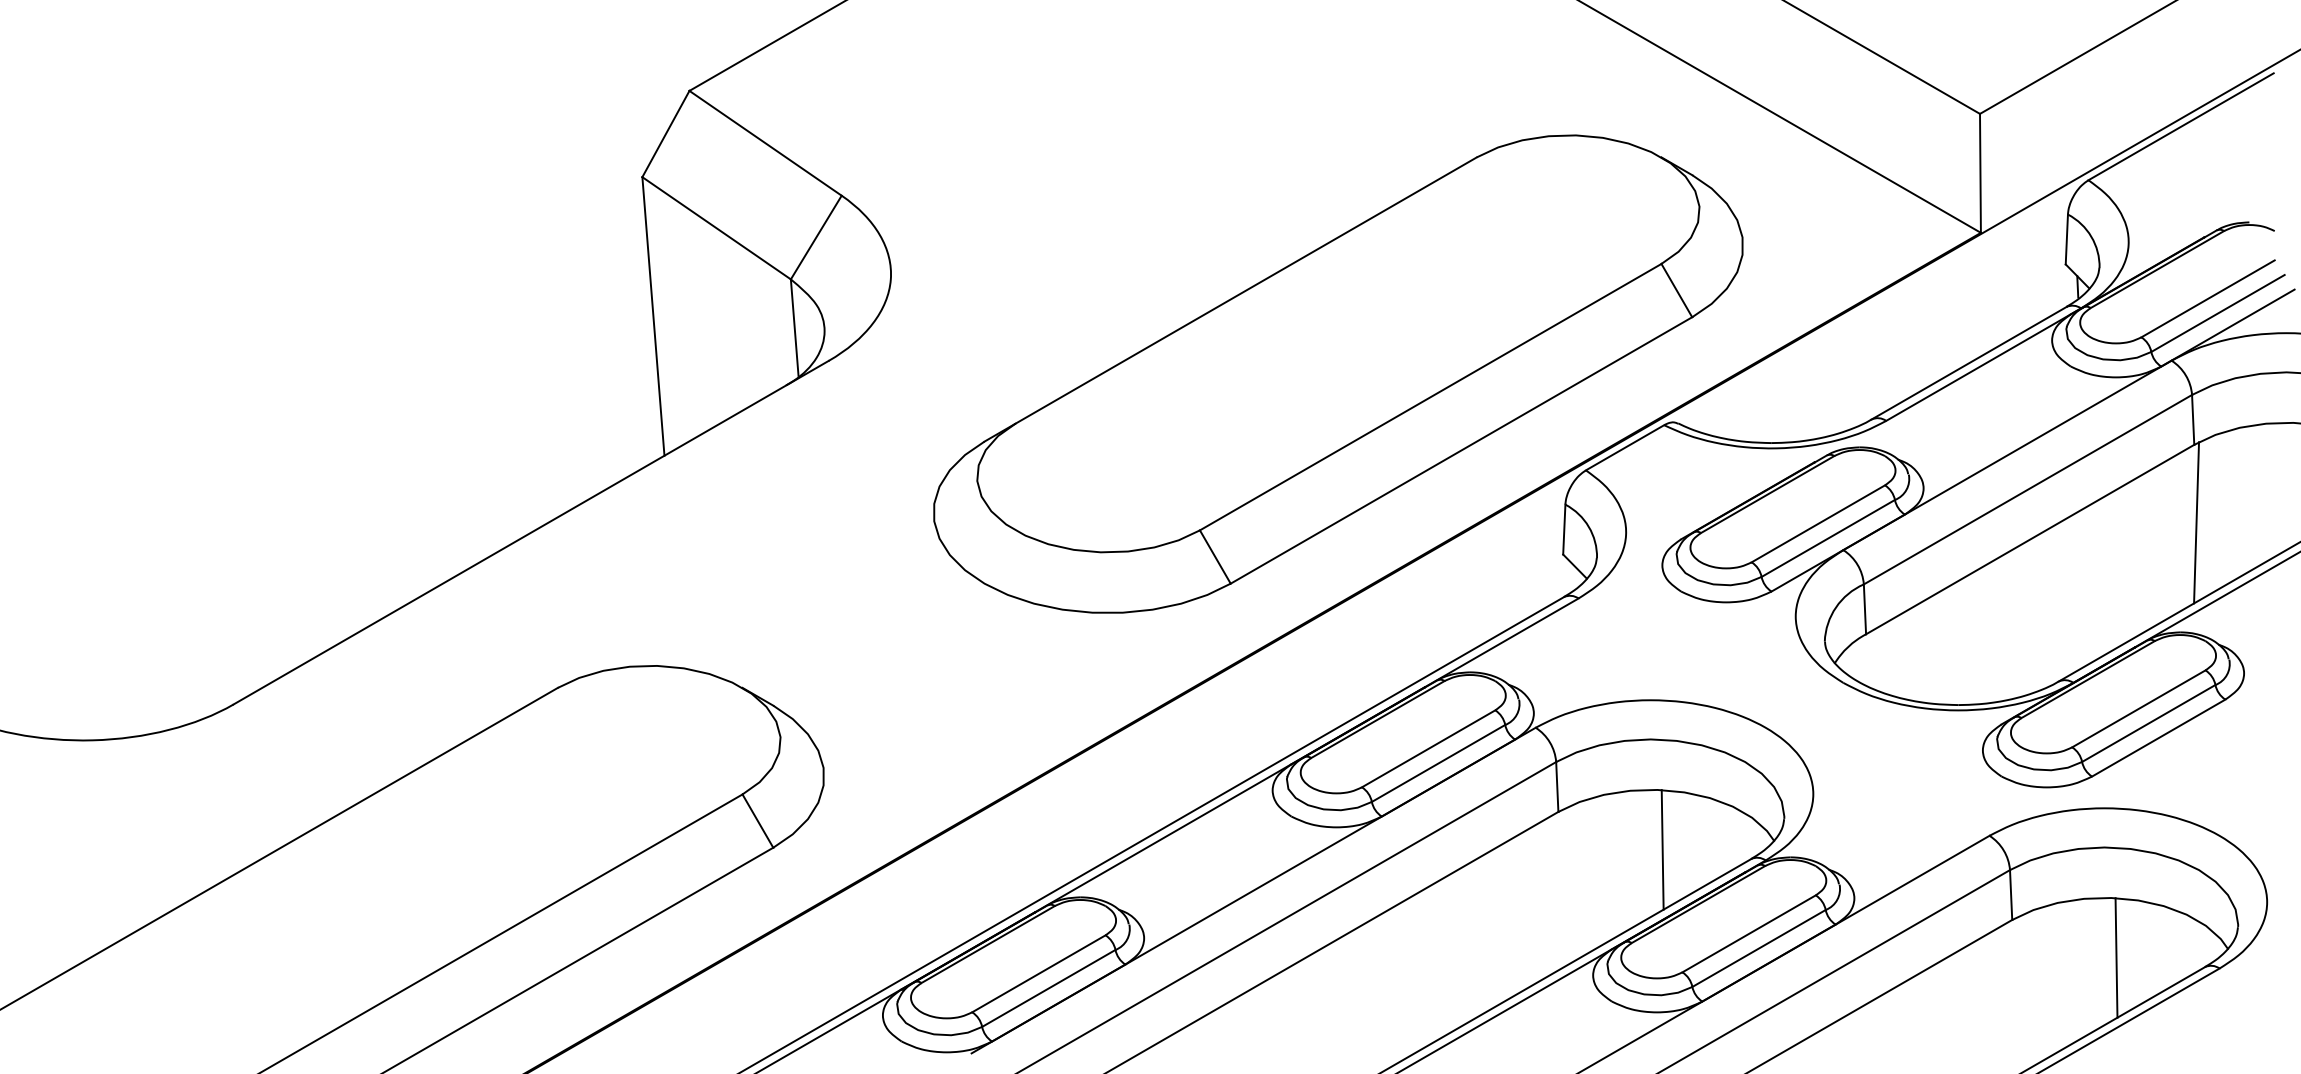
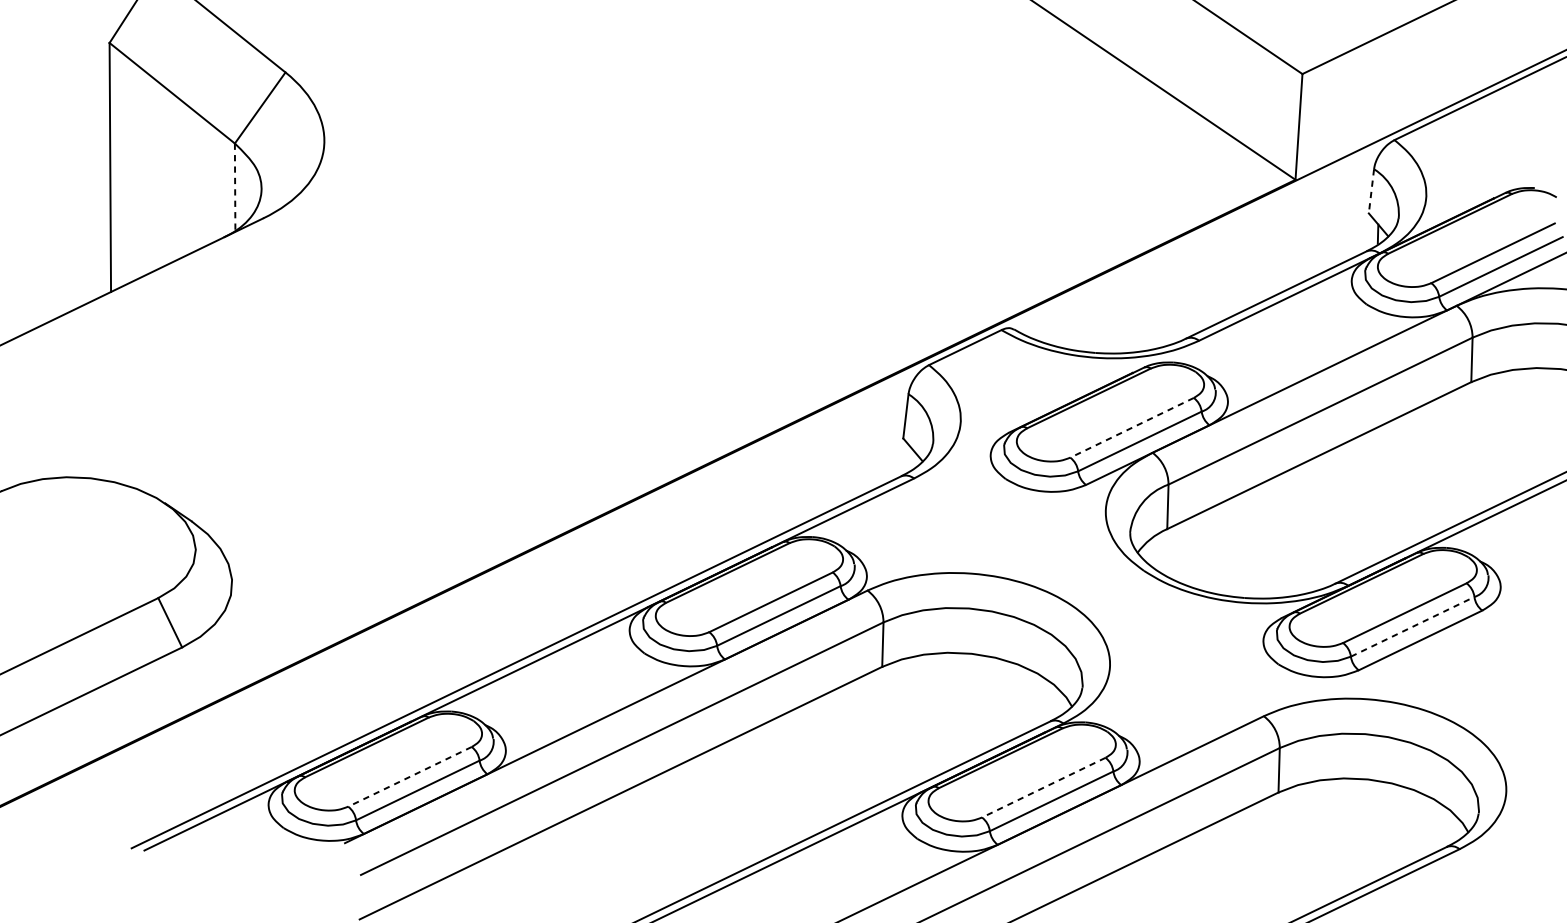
line: (2066, 239) -> (1371, 191), solid -> dashed
line: (794, 327) -> (234, 186), solid -> dashed
part: (1338, 373) -> (715, 262), removed
line: (2196, 522) -> (1468, 451), removed
line: (1818, 523) -> (1132, 427), solid -> dashed
line: (2148, 723) -> (1412, 626), solid -> dashed
line: (1662, 849) -> (972, 707), removed
line: (1749, 933) -> (1044, 787), solid -> dashed
line: (2116, 957) -> (1368, 832), removed
line: (1038, 973) -> (409, 776), solid -> dashed

